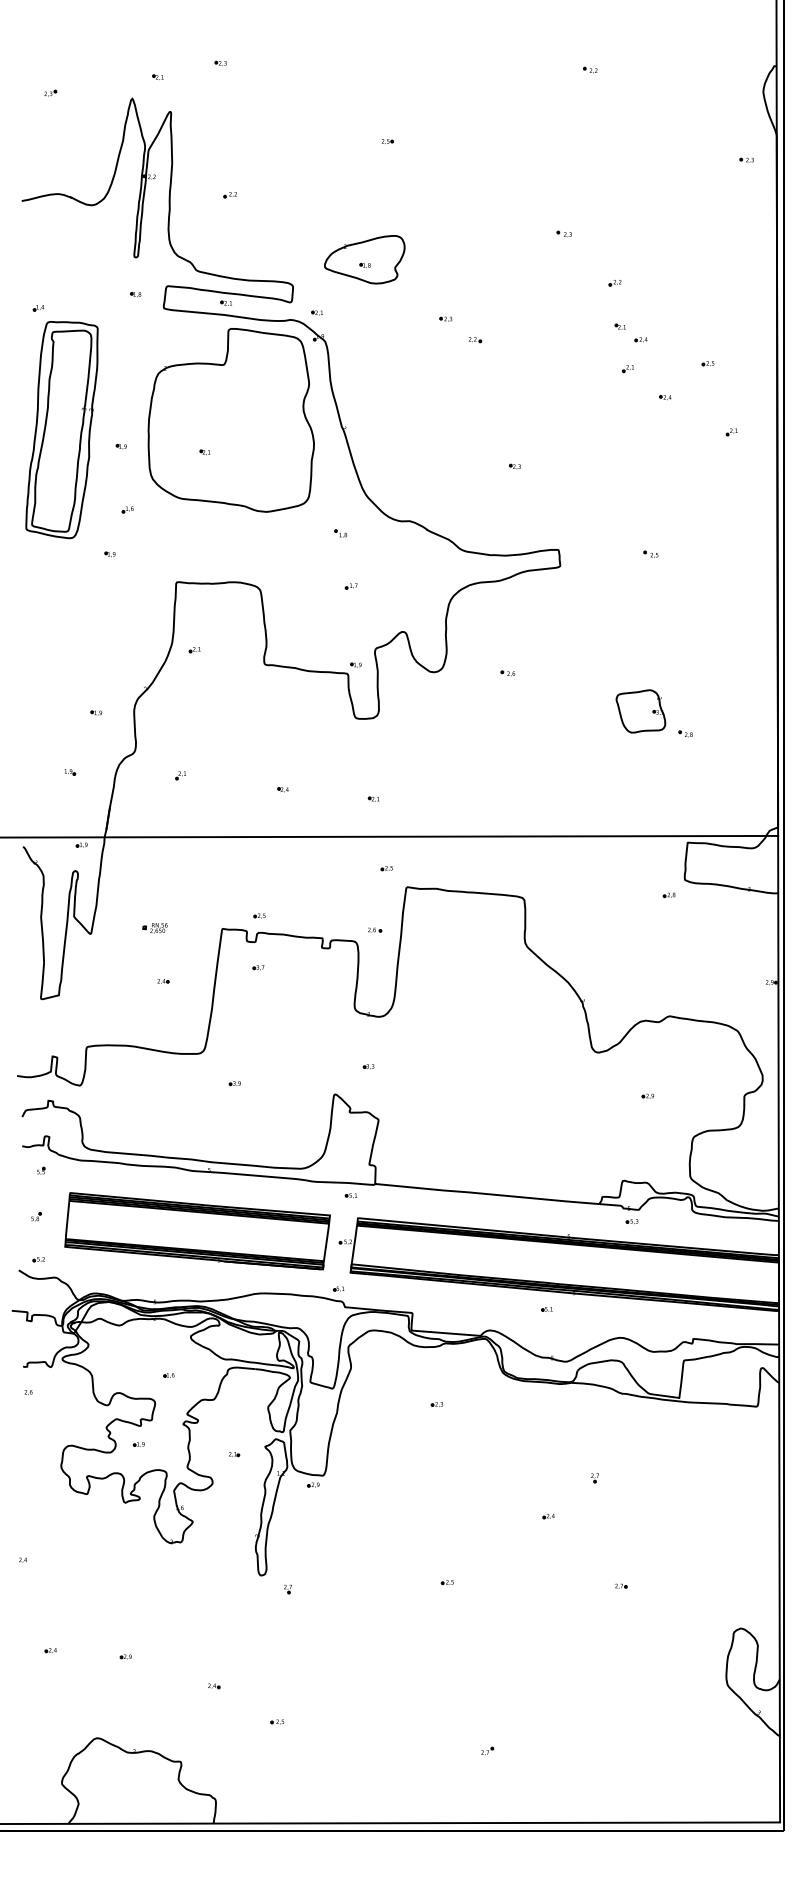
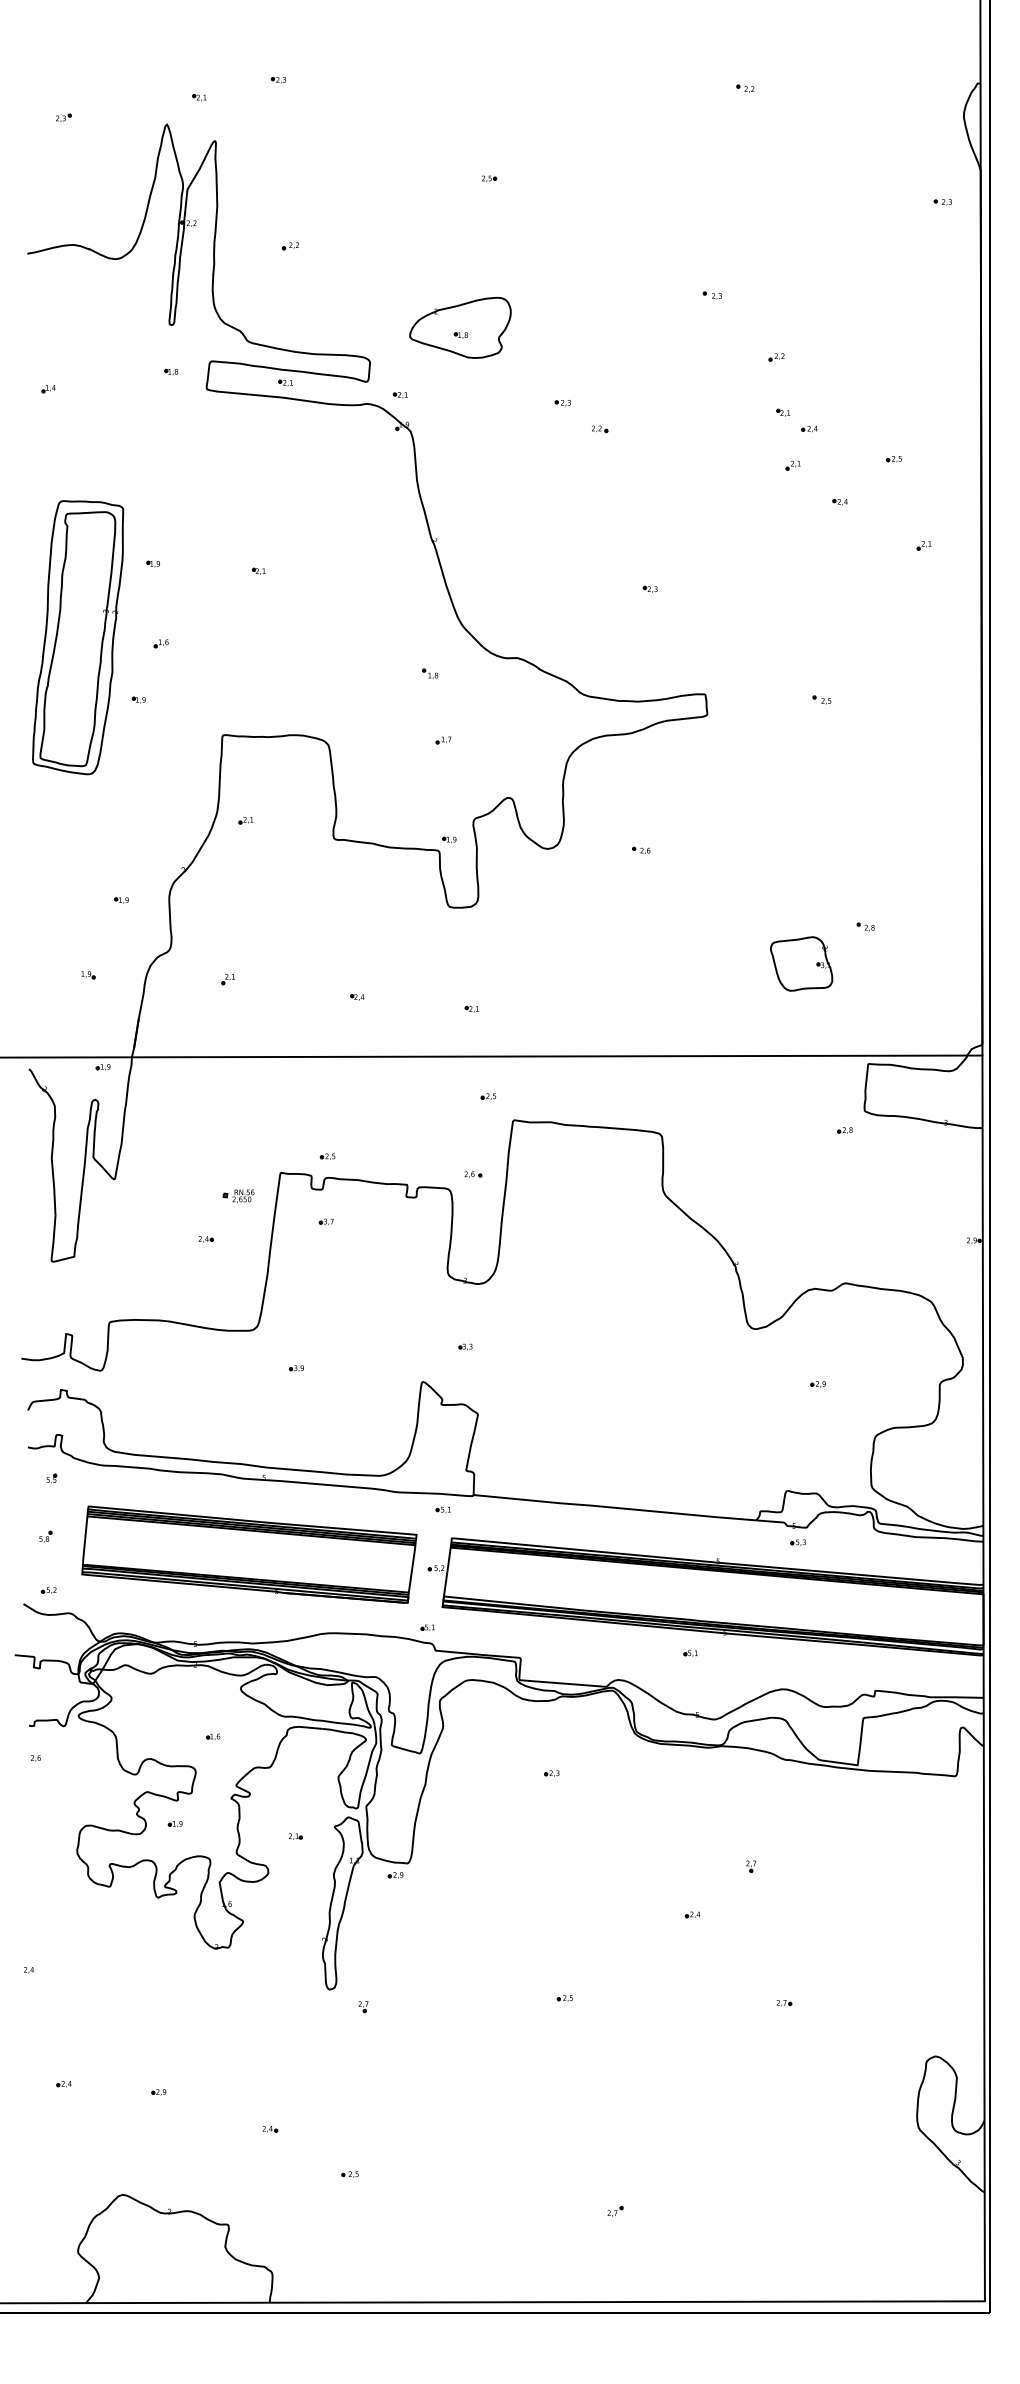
part: (230, 420) -> (290, 530), removed
part: (61, 430) -> (77, 638), moved
part: (640, 711) -> (801, 964), moved
part: (154, 928) -> (237, 1196), moved

